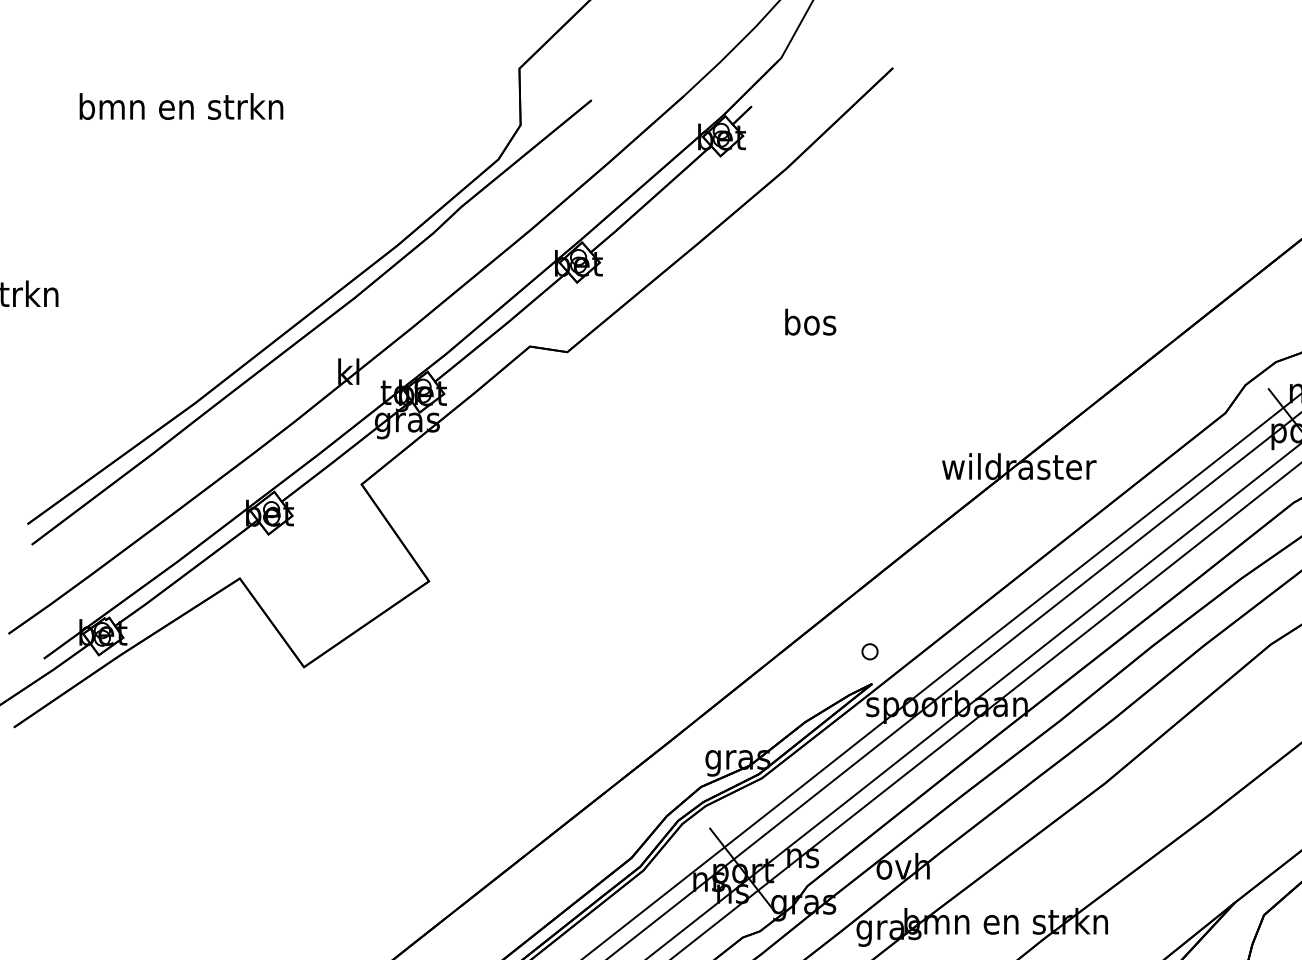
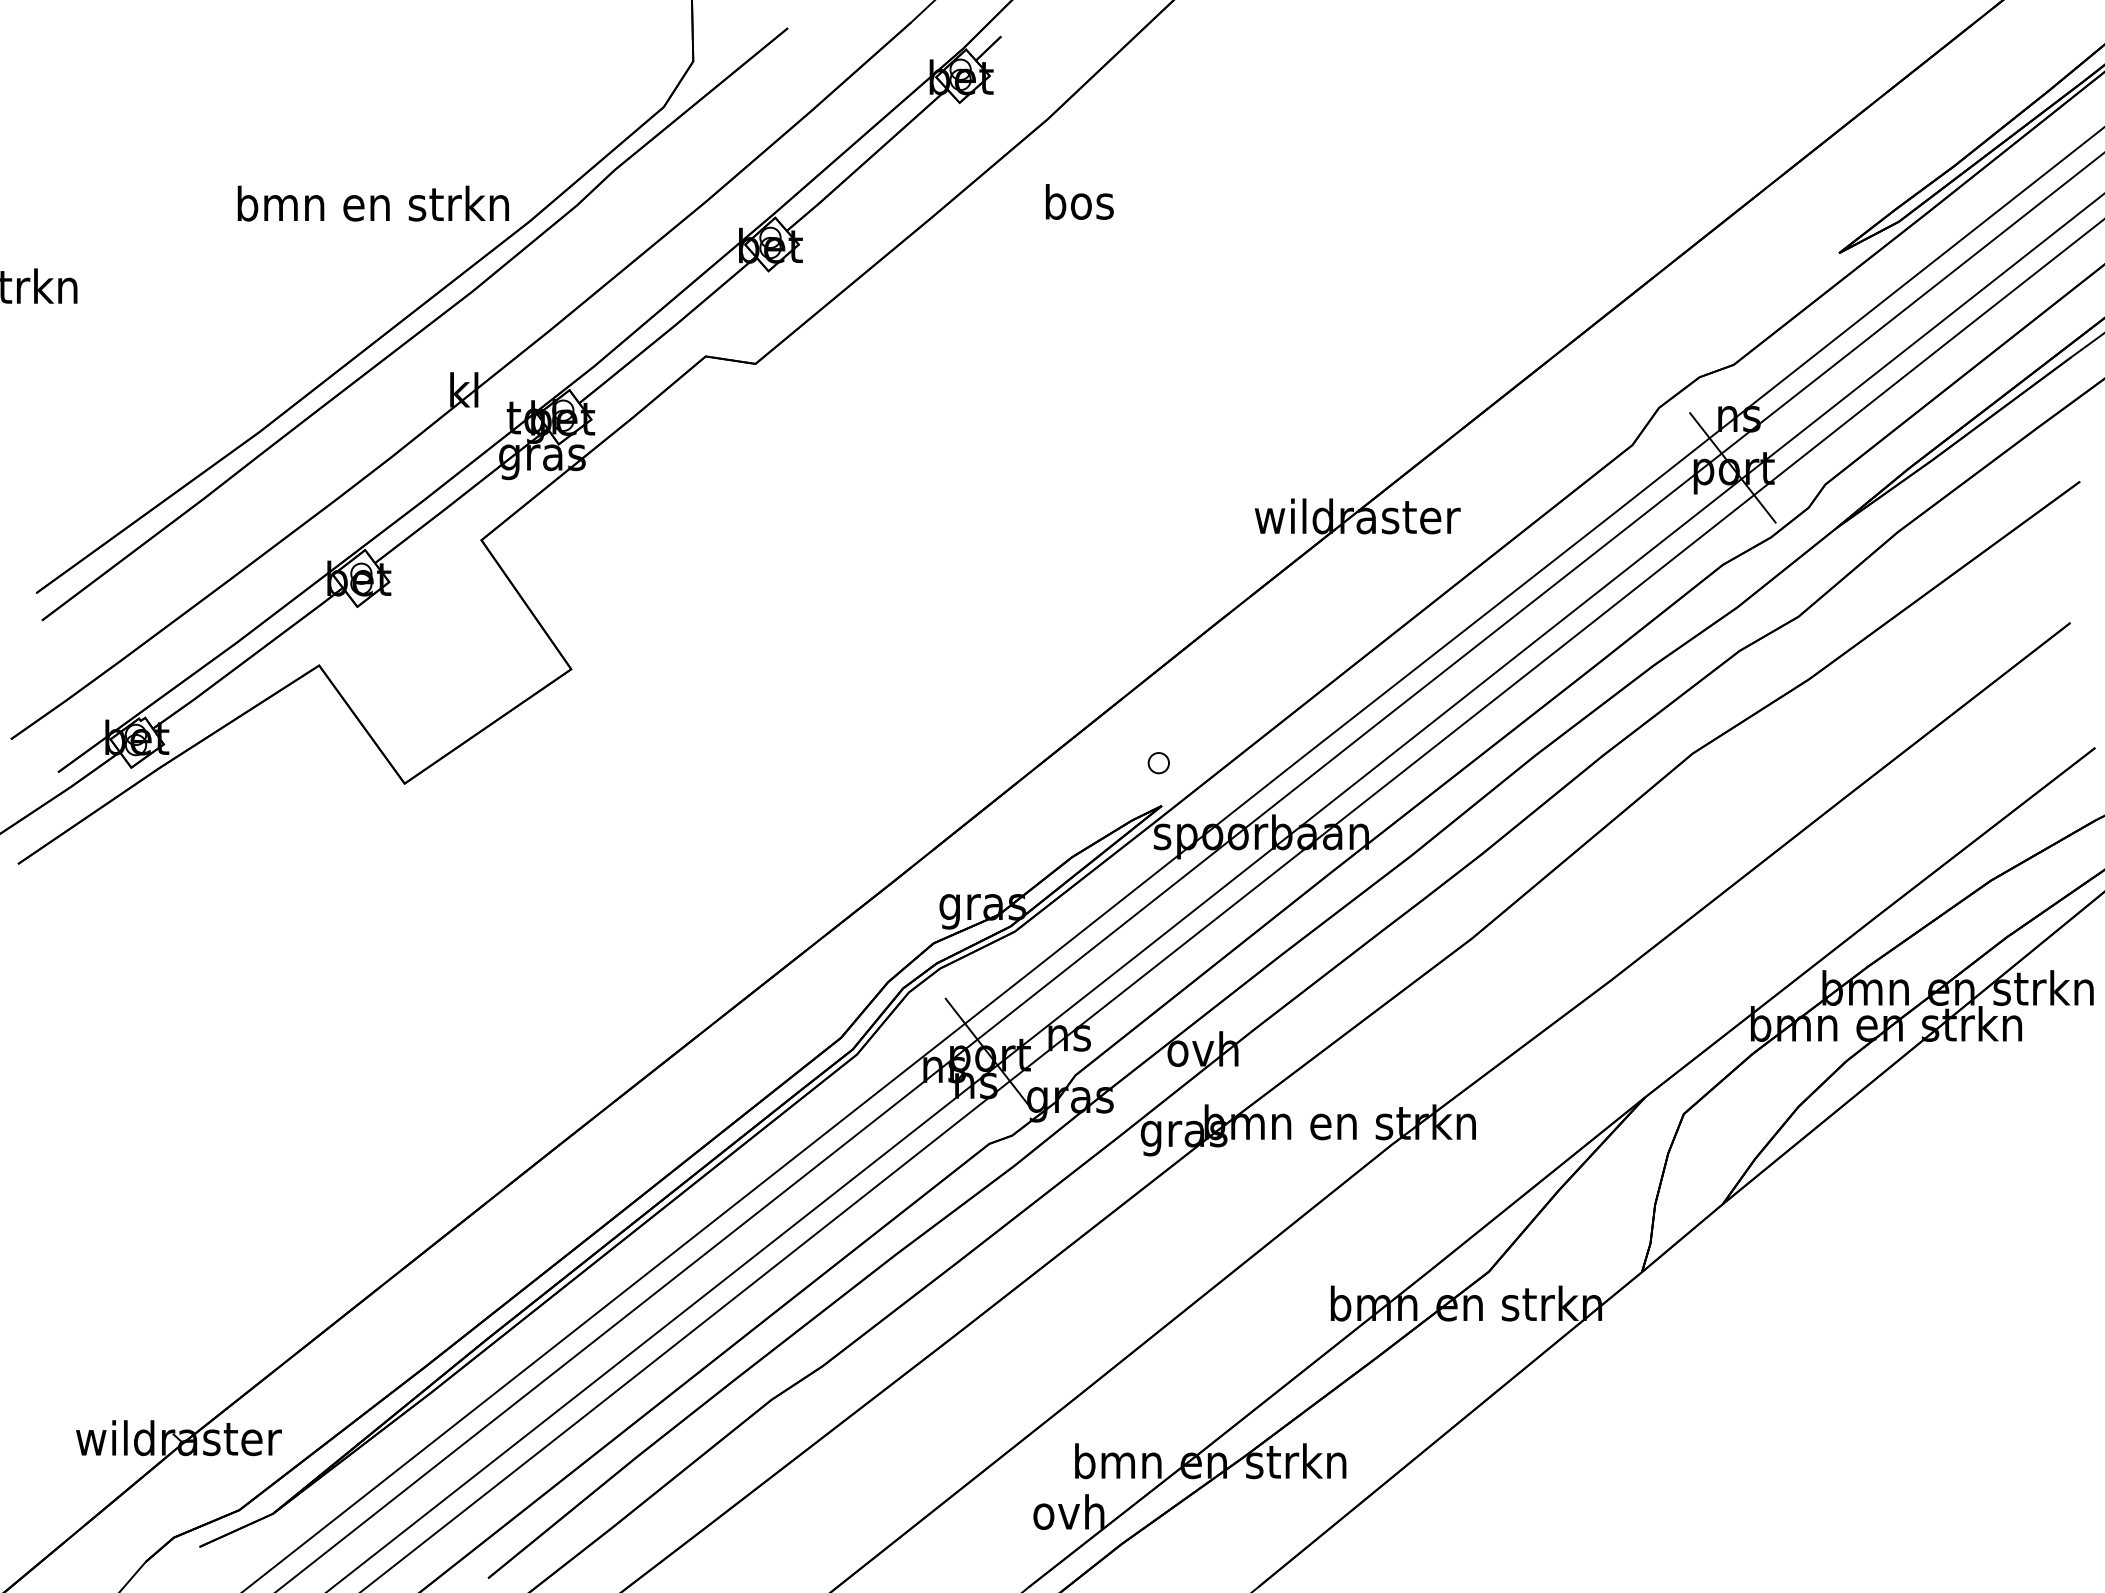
text: (180, 106) -> (372, 203), moved
text: (810, 321) -> (1079, 201), moved

